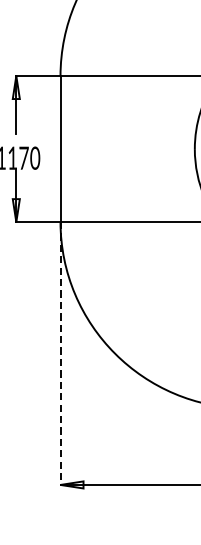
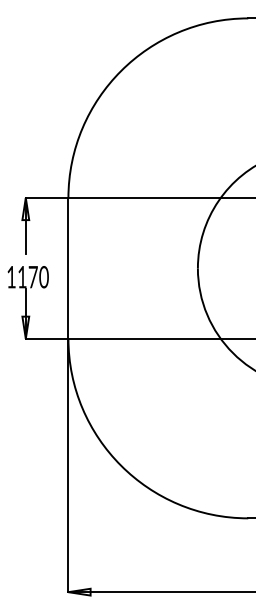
line: (60, 353) -> (68, 465), dashed -> solid

